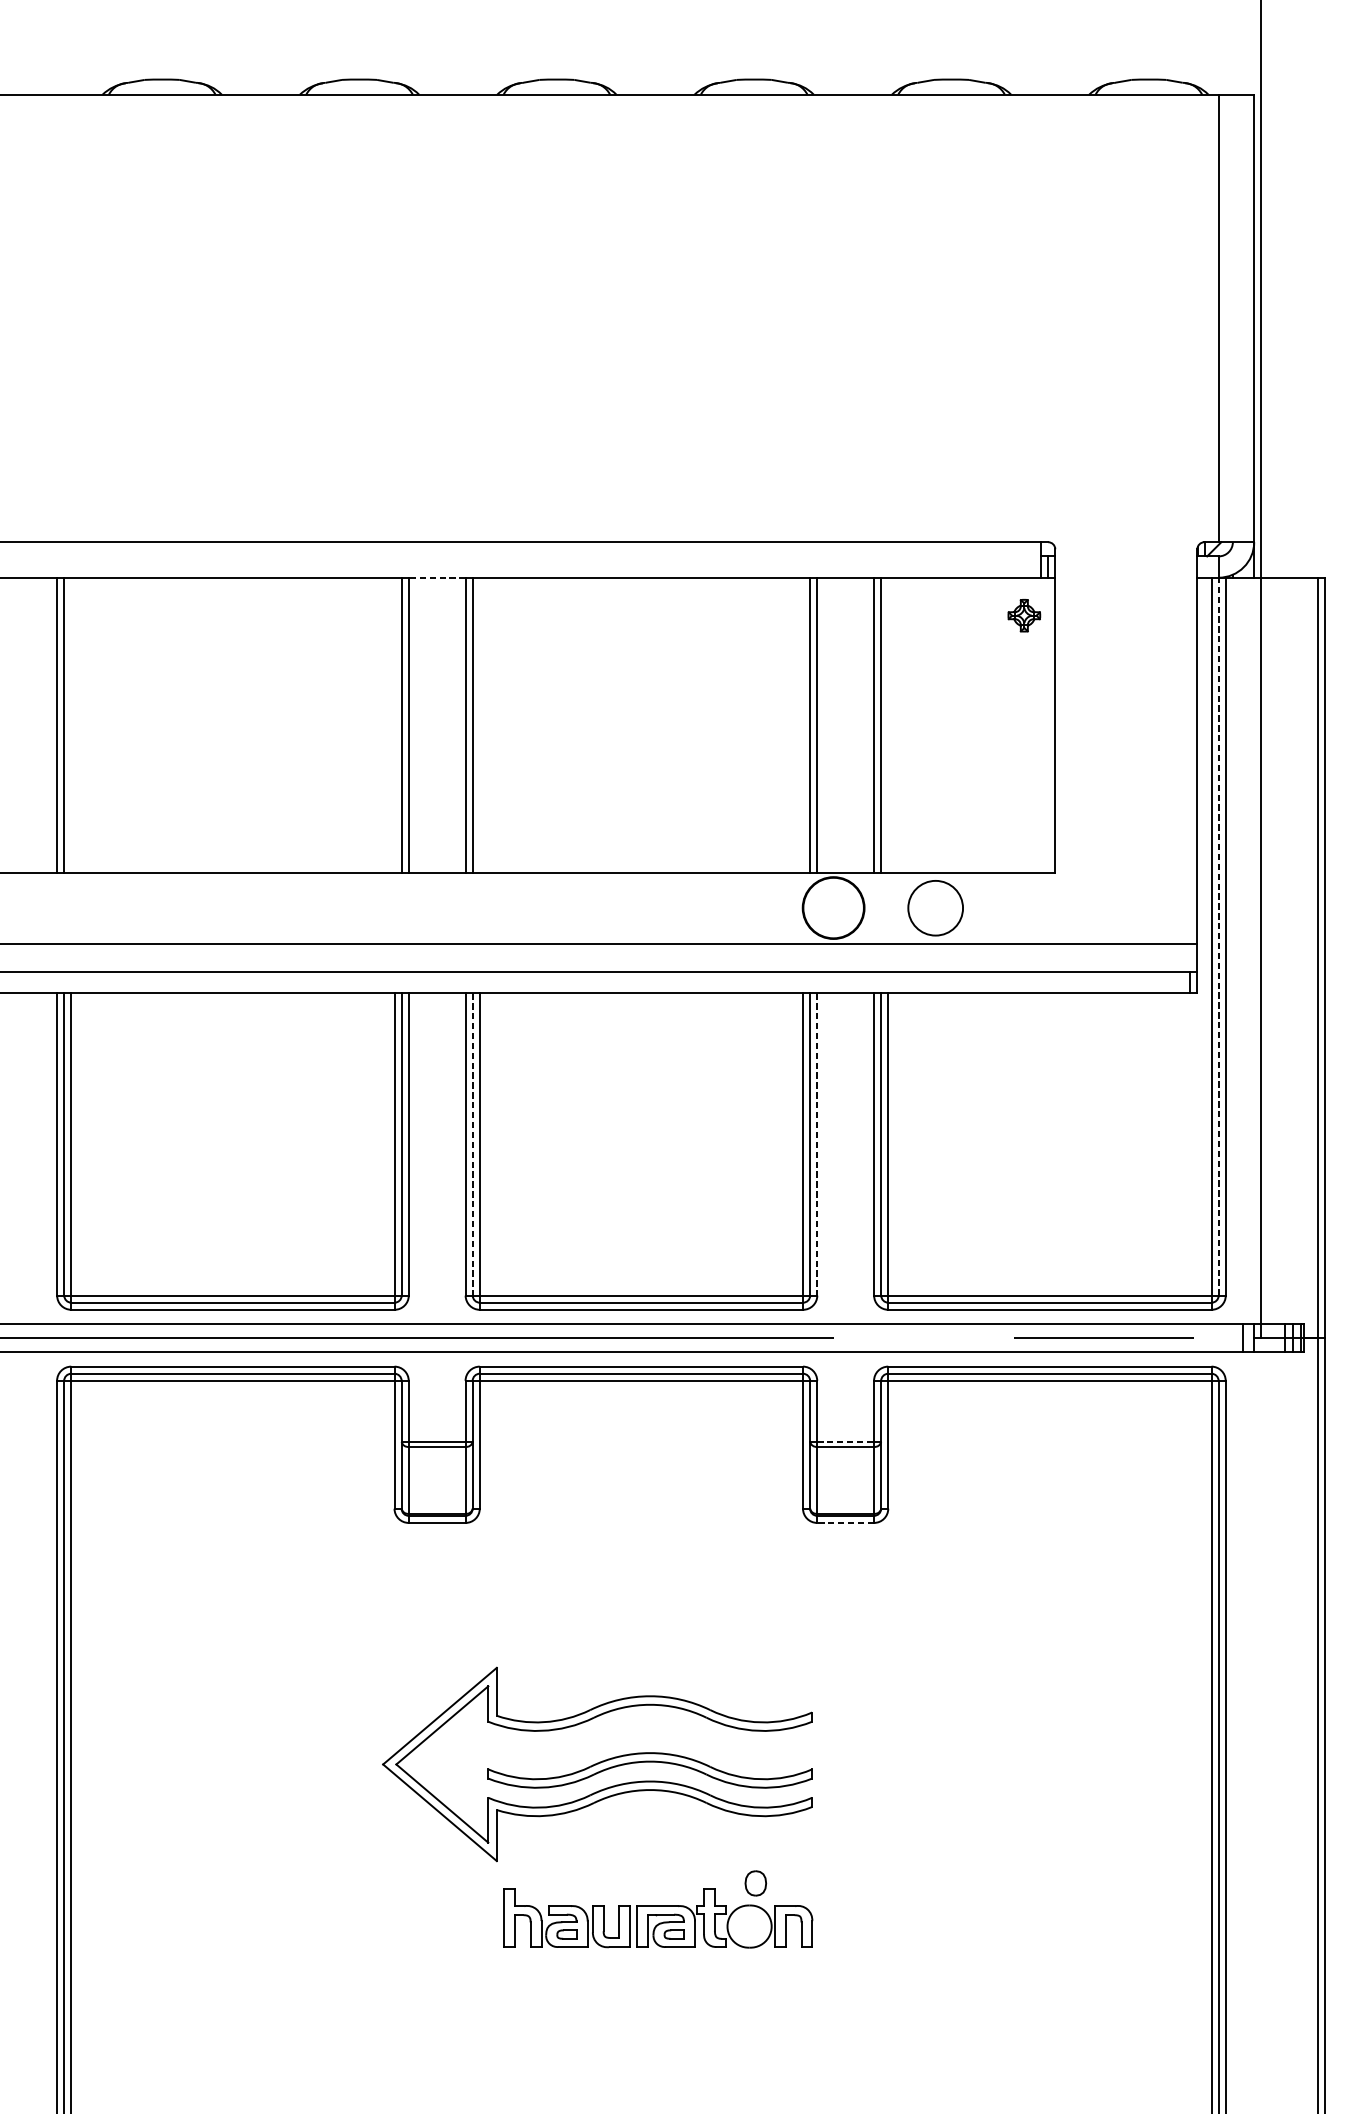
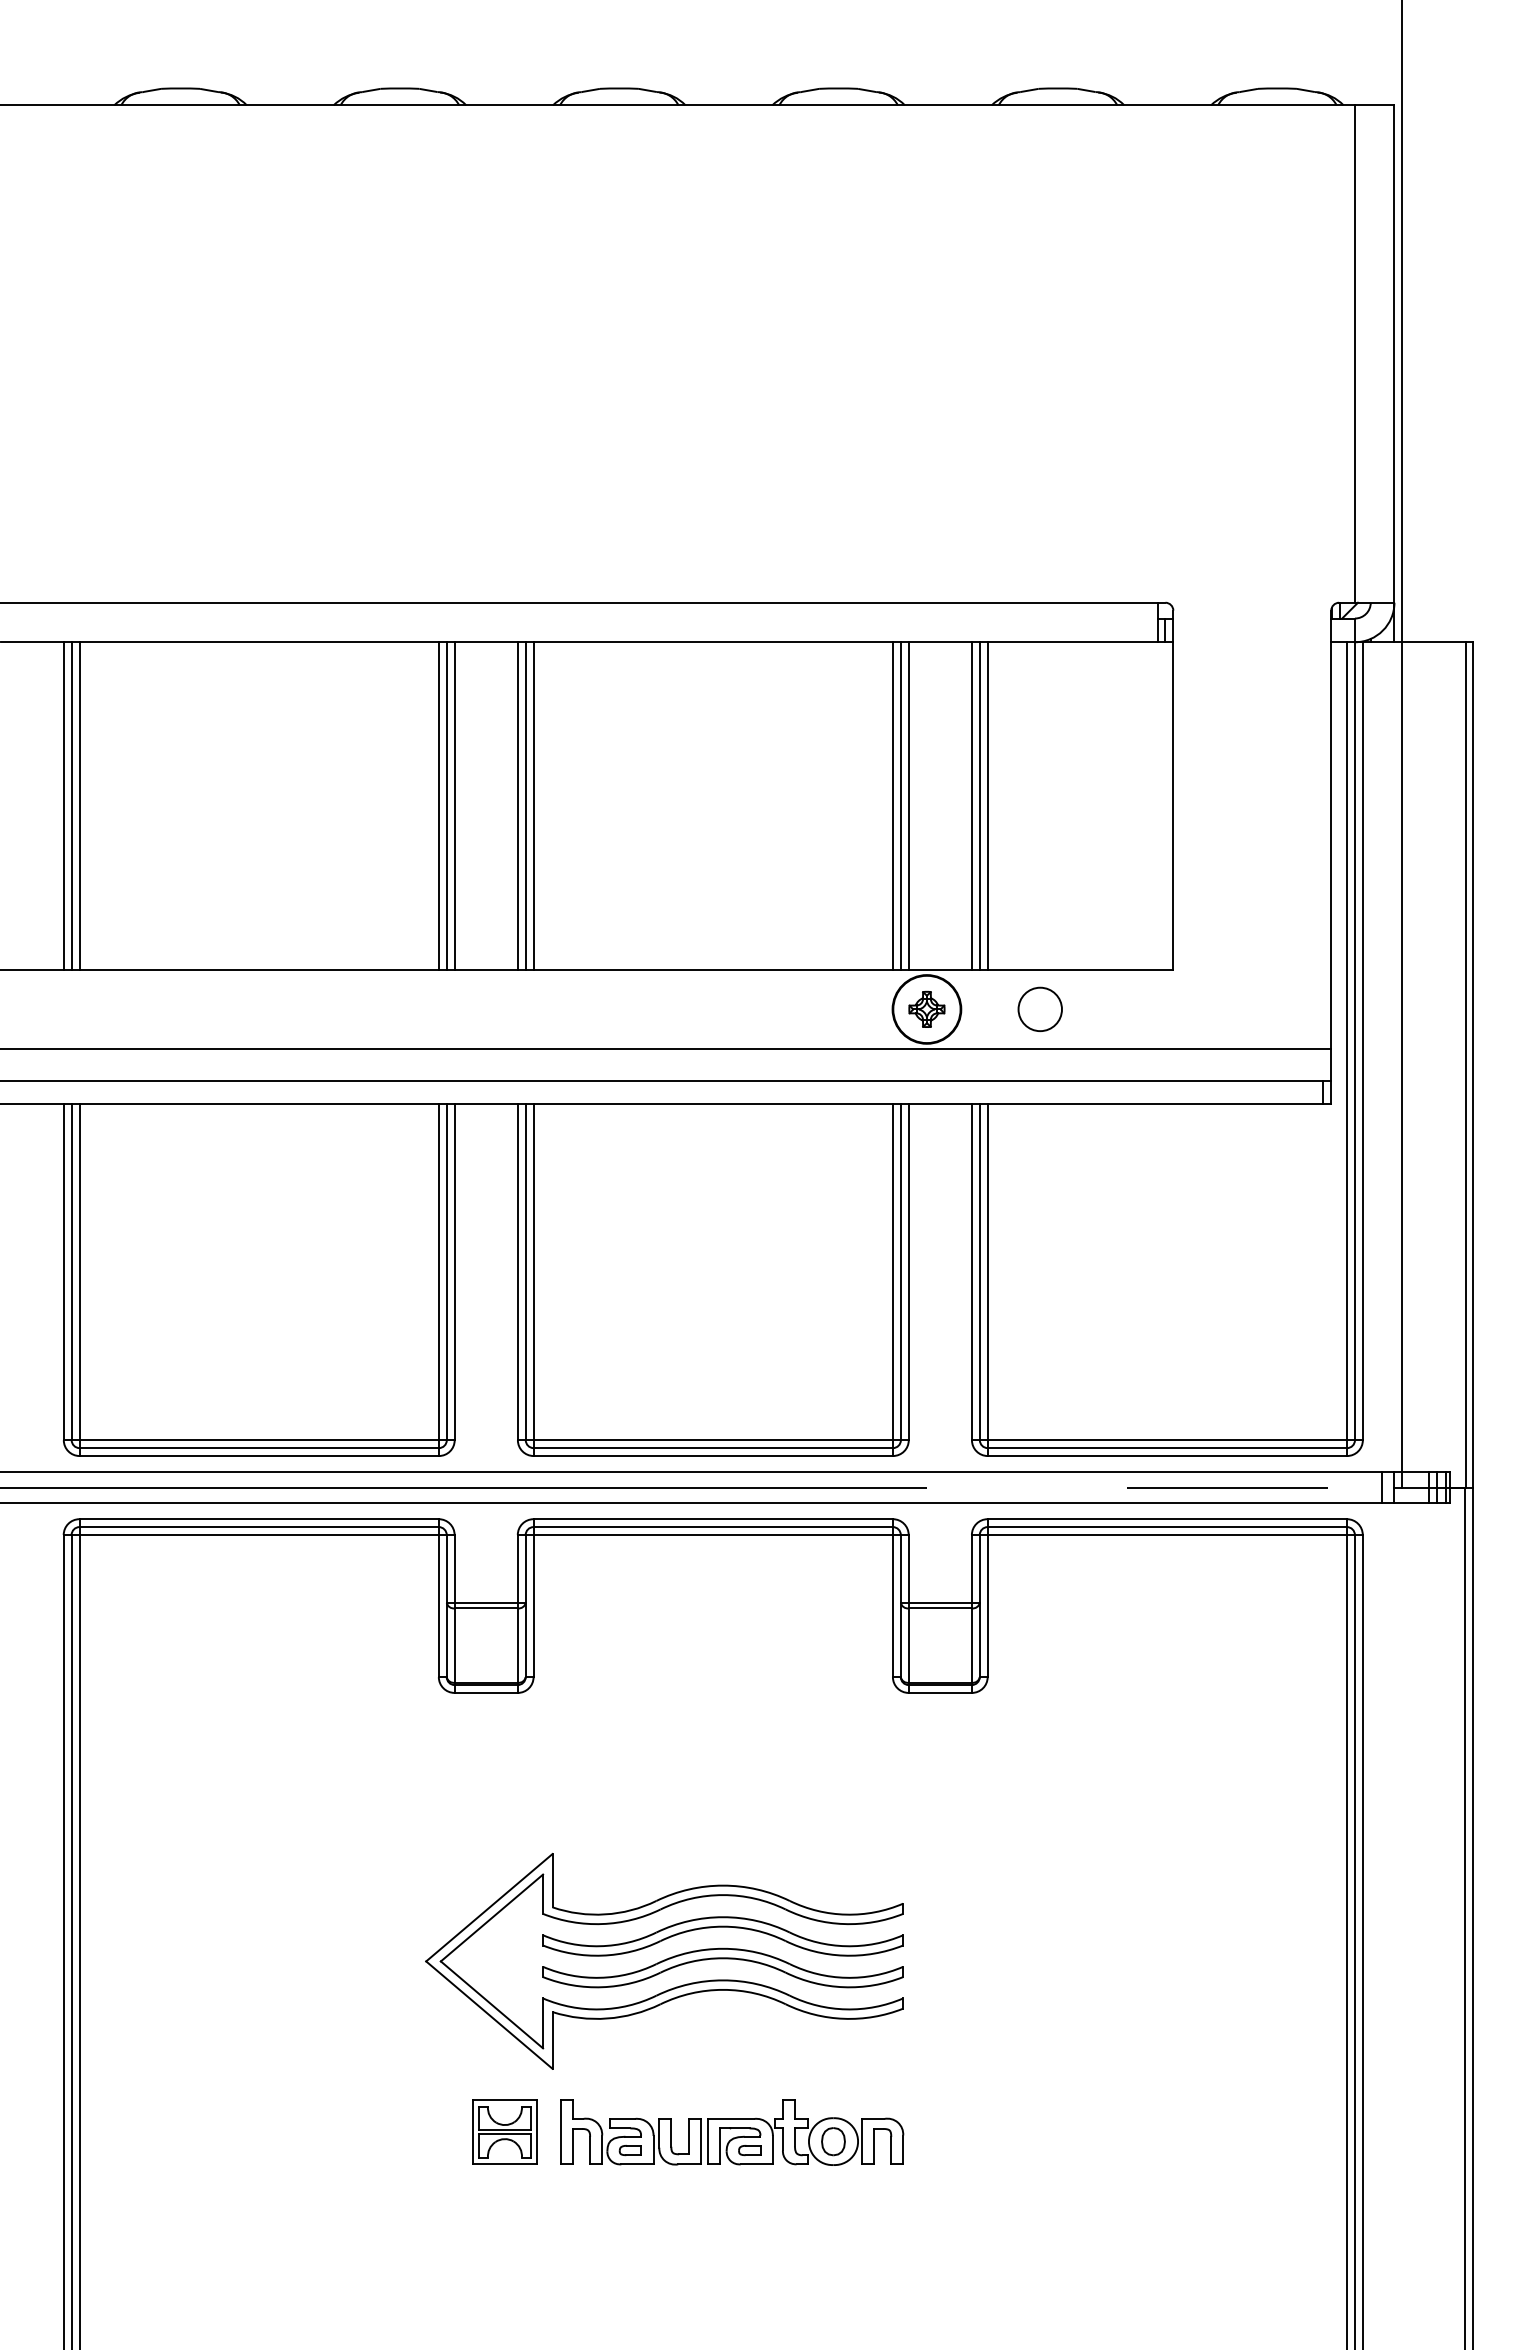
line: (437, 577) -> (486, 642), dashed -> solid
part: (1023, 614) -> (926, 1008), moved
line: (71, 724) -> (79, 805), added
line: (394, 724) -> (438, 805), added
line: (479, 724) -> (533, 805), added
line: (802, 724) -> (892, 805), added
line: (888, 724) -> (987, 805), added
circle: (934, 907) -> (1039, 1008), size x0.71
line: (1218, 936) -> (1354, 1041), dashed -> solid
line: (472, 1144) -> (525, 1272), dashed -> solid
line: (817, 1144) -> (908, 1272), dashed -> solid
line: (845, 1441) -> (940, 1602), dashed -> solid
line: (845, 1522) -> (940, 1692), dashed -> solid
part: (649, 1733) -> (722, 1927), added
part: (755, 1883) -> (833, 2141), moved
part: (453, 1917) -> (504, 2131), added

